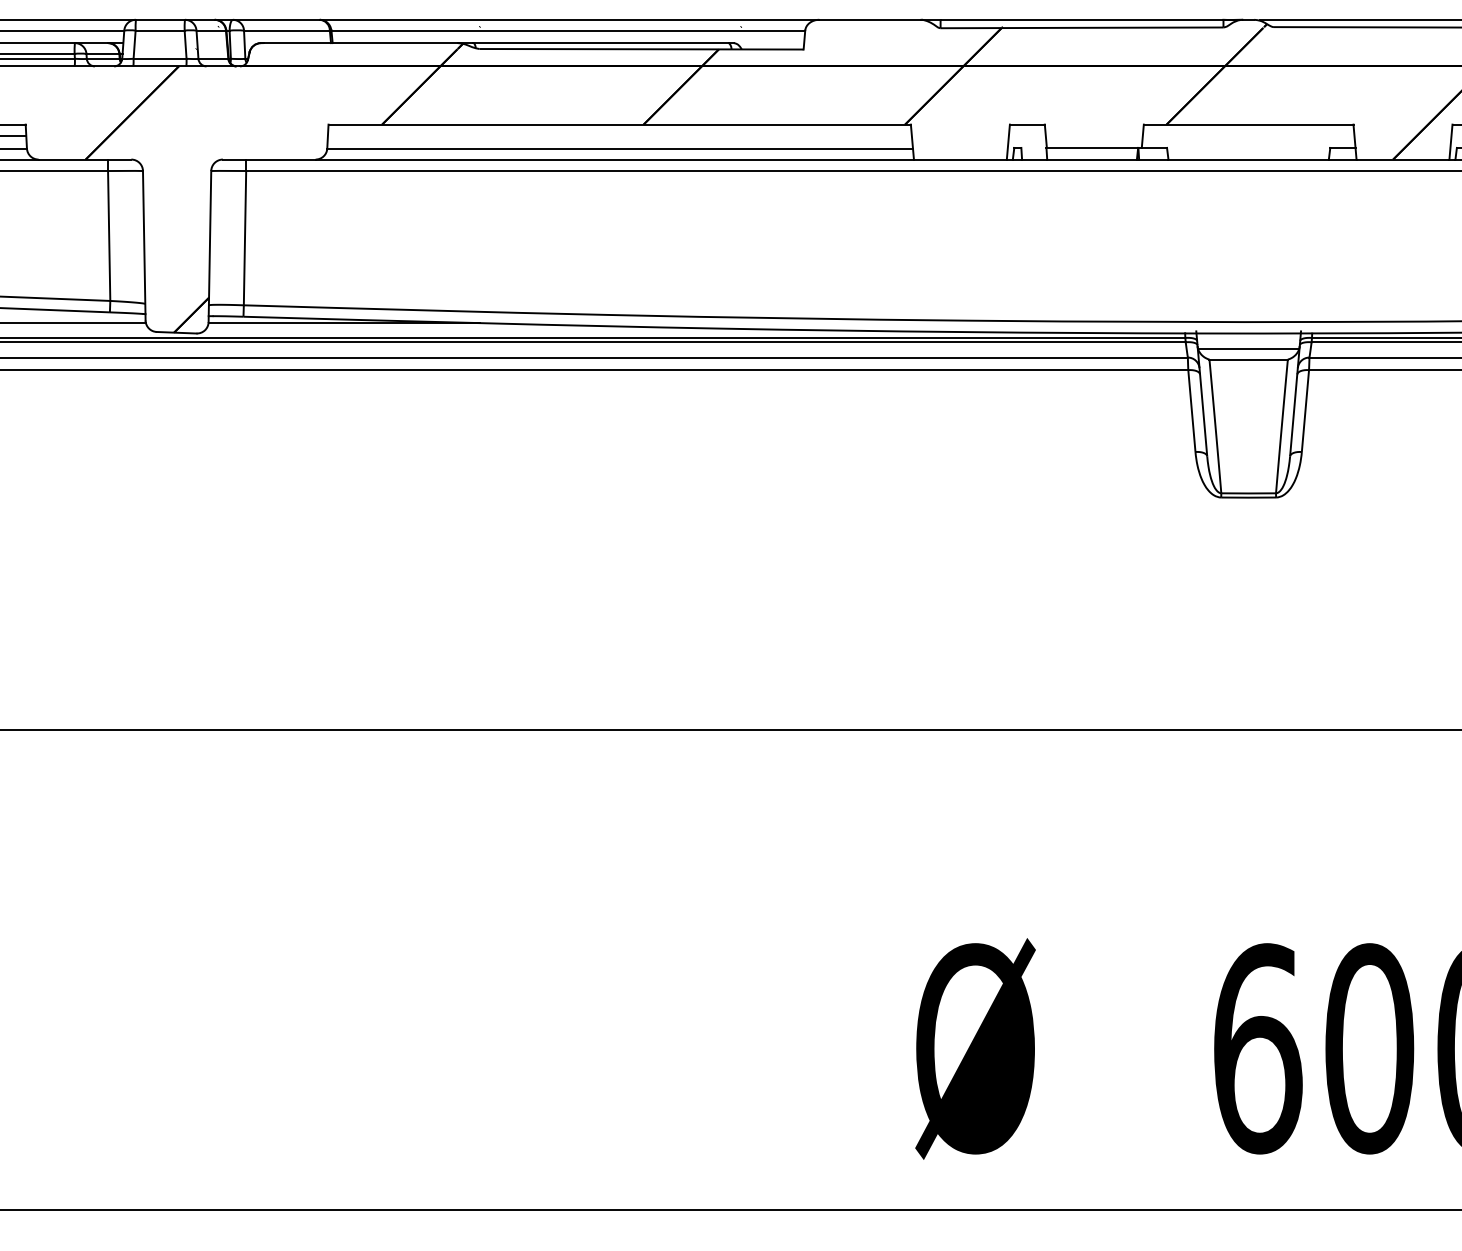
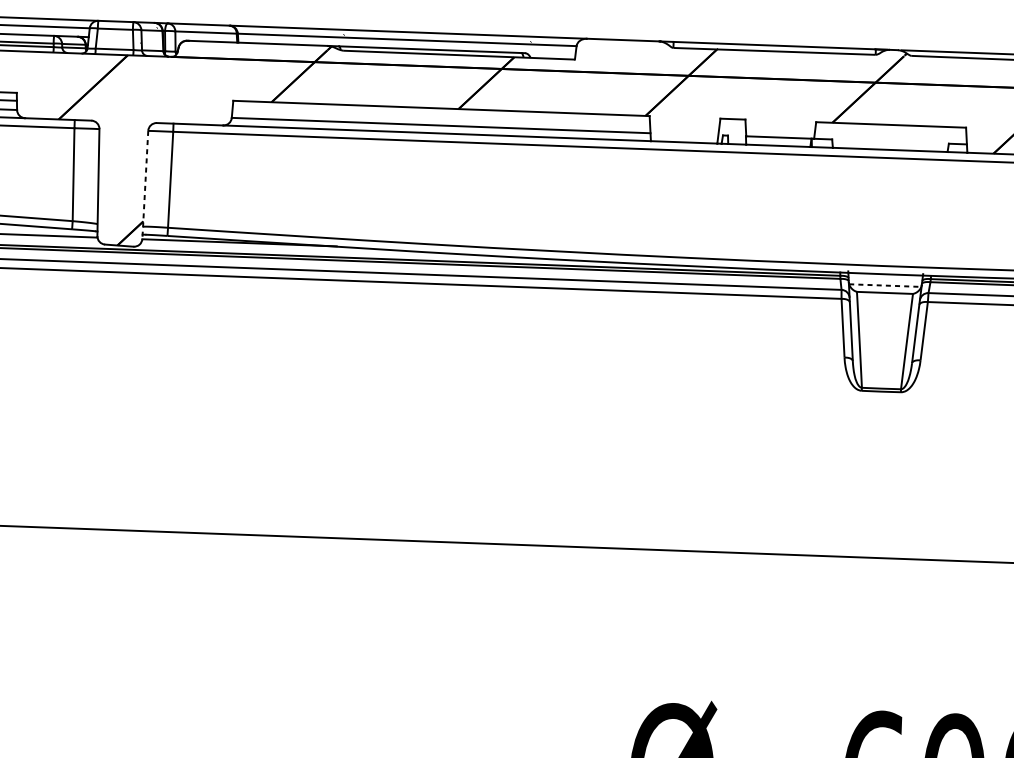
line: (209, 246) -> (145, 184), solid -> dashed
line: (1249, 349) -> (885, 285), solid -> dashed

